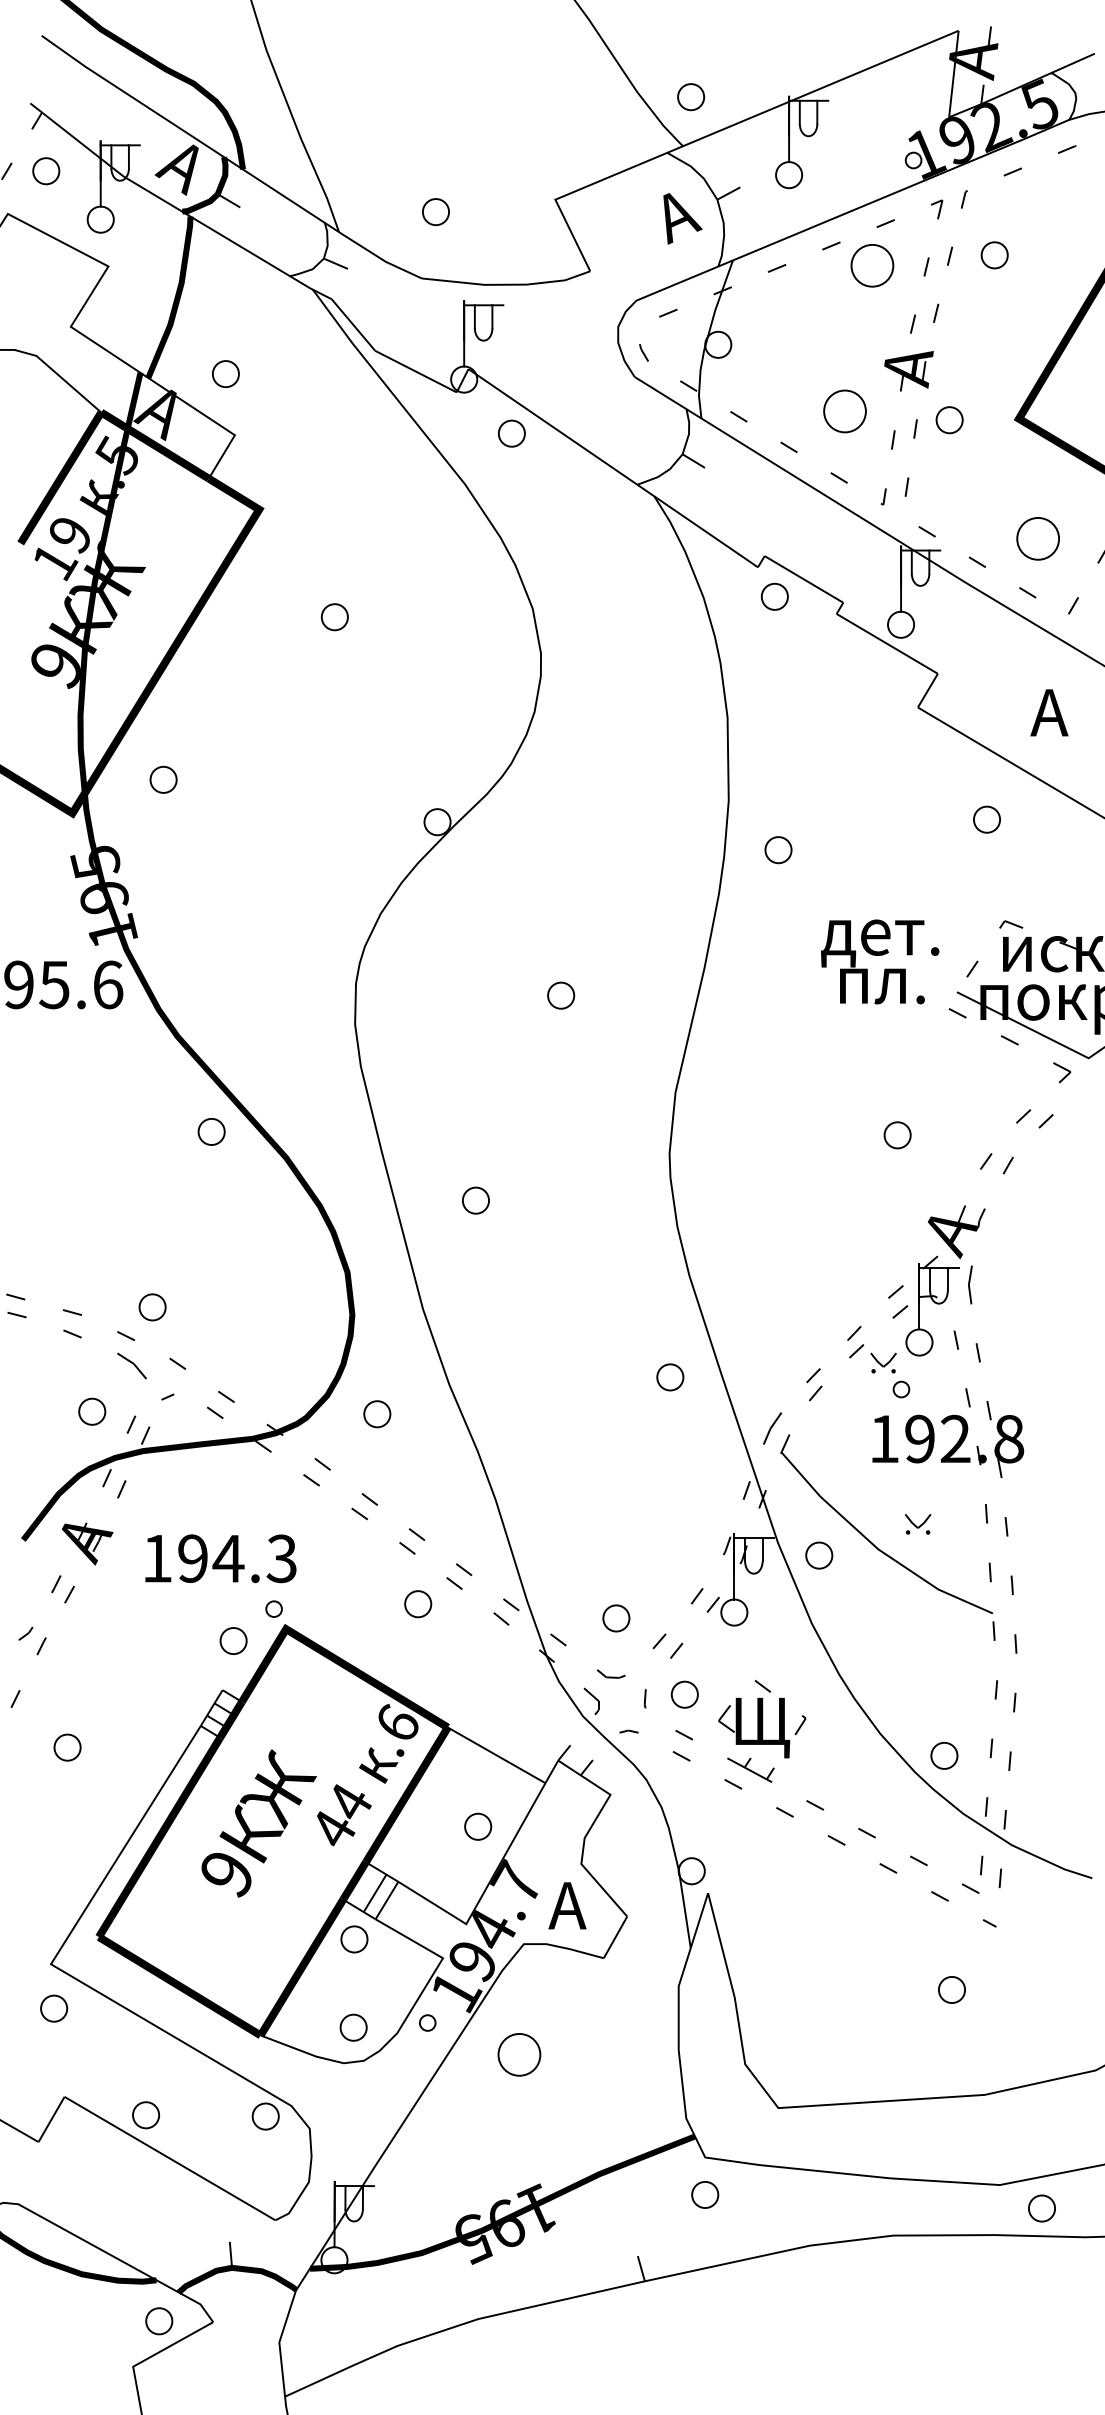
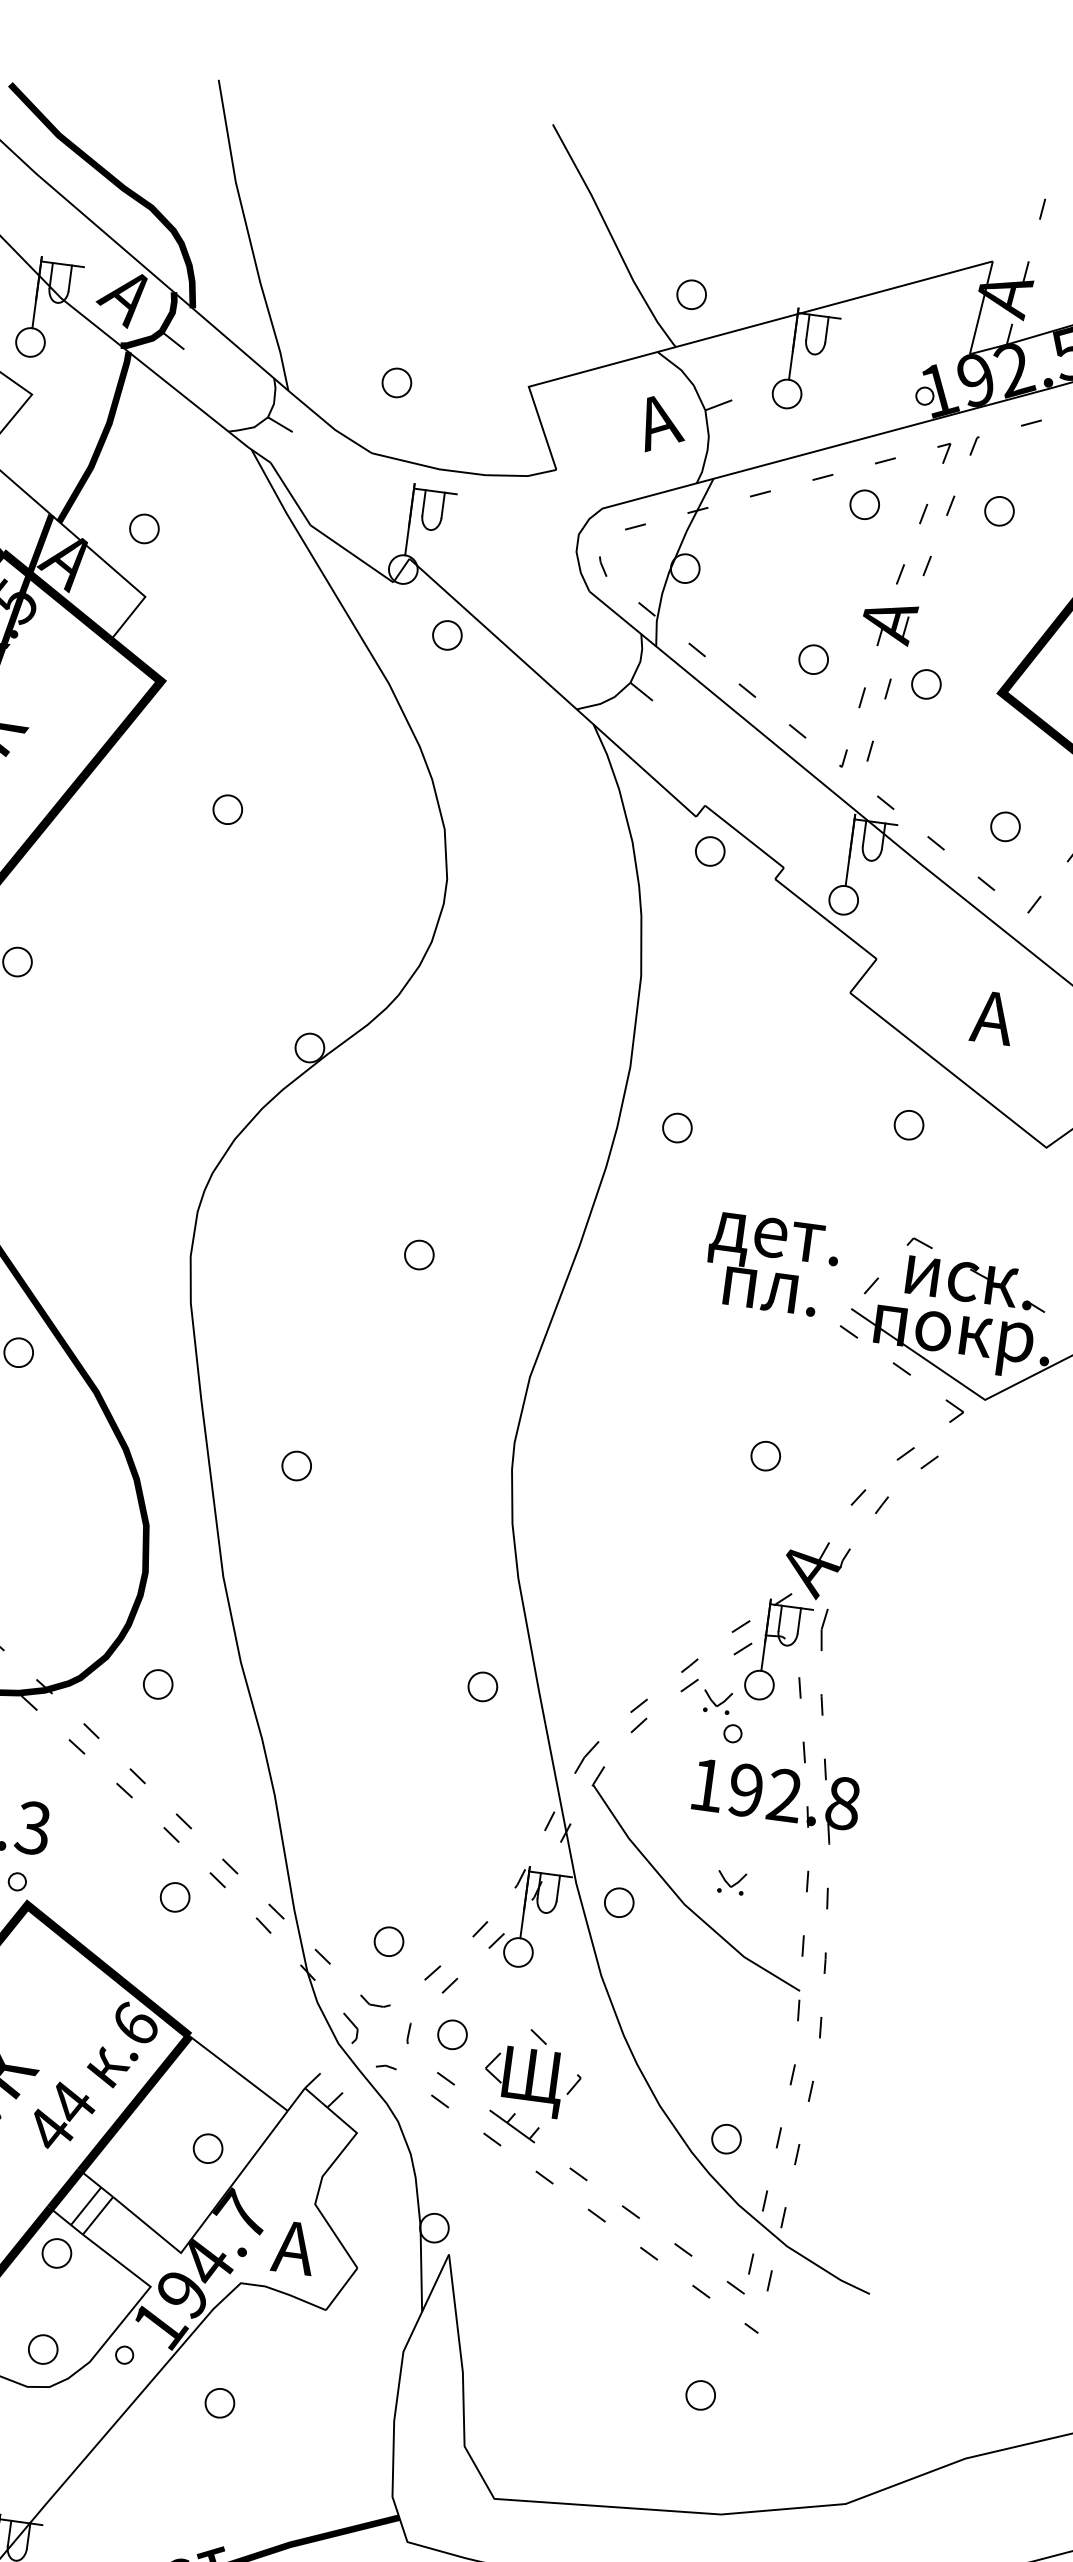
part: (872, 265) -> (864, 504), size x0.62
part: (844, 411) -> (813, 659), size x0.62
part: (1037, 539) -> (1004, 827), size x0.62
part: (519, 2054) -> (220, 2402), size x0.62

